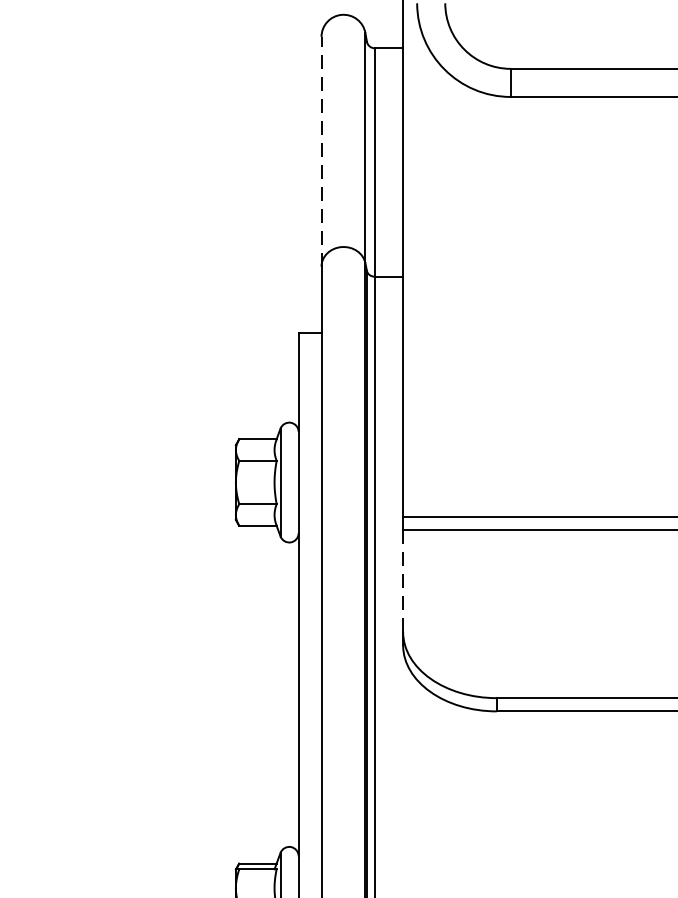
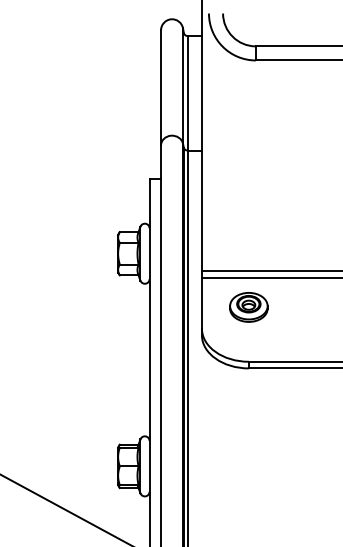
line: (322, 150) -> (161, 87), dashed -> solid
line: (402, 579) -> (201, 302), dashed -> solid
part: (496, 589) -> (248, 307), added

